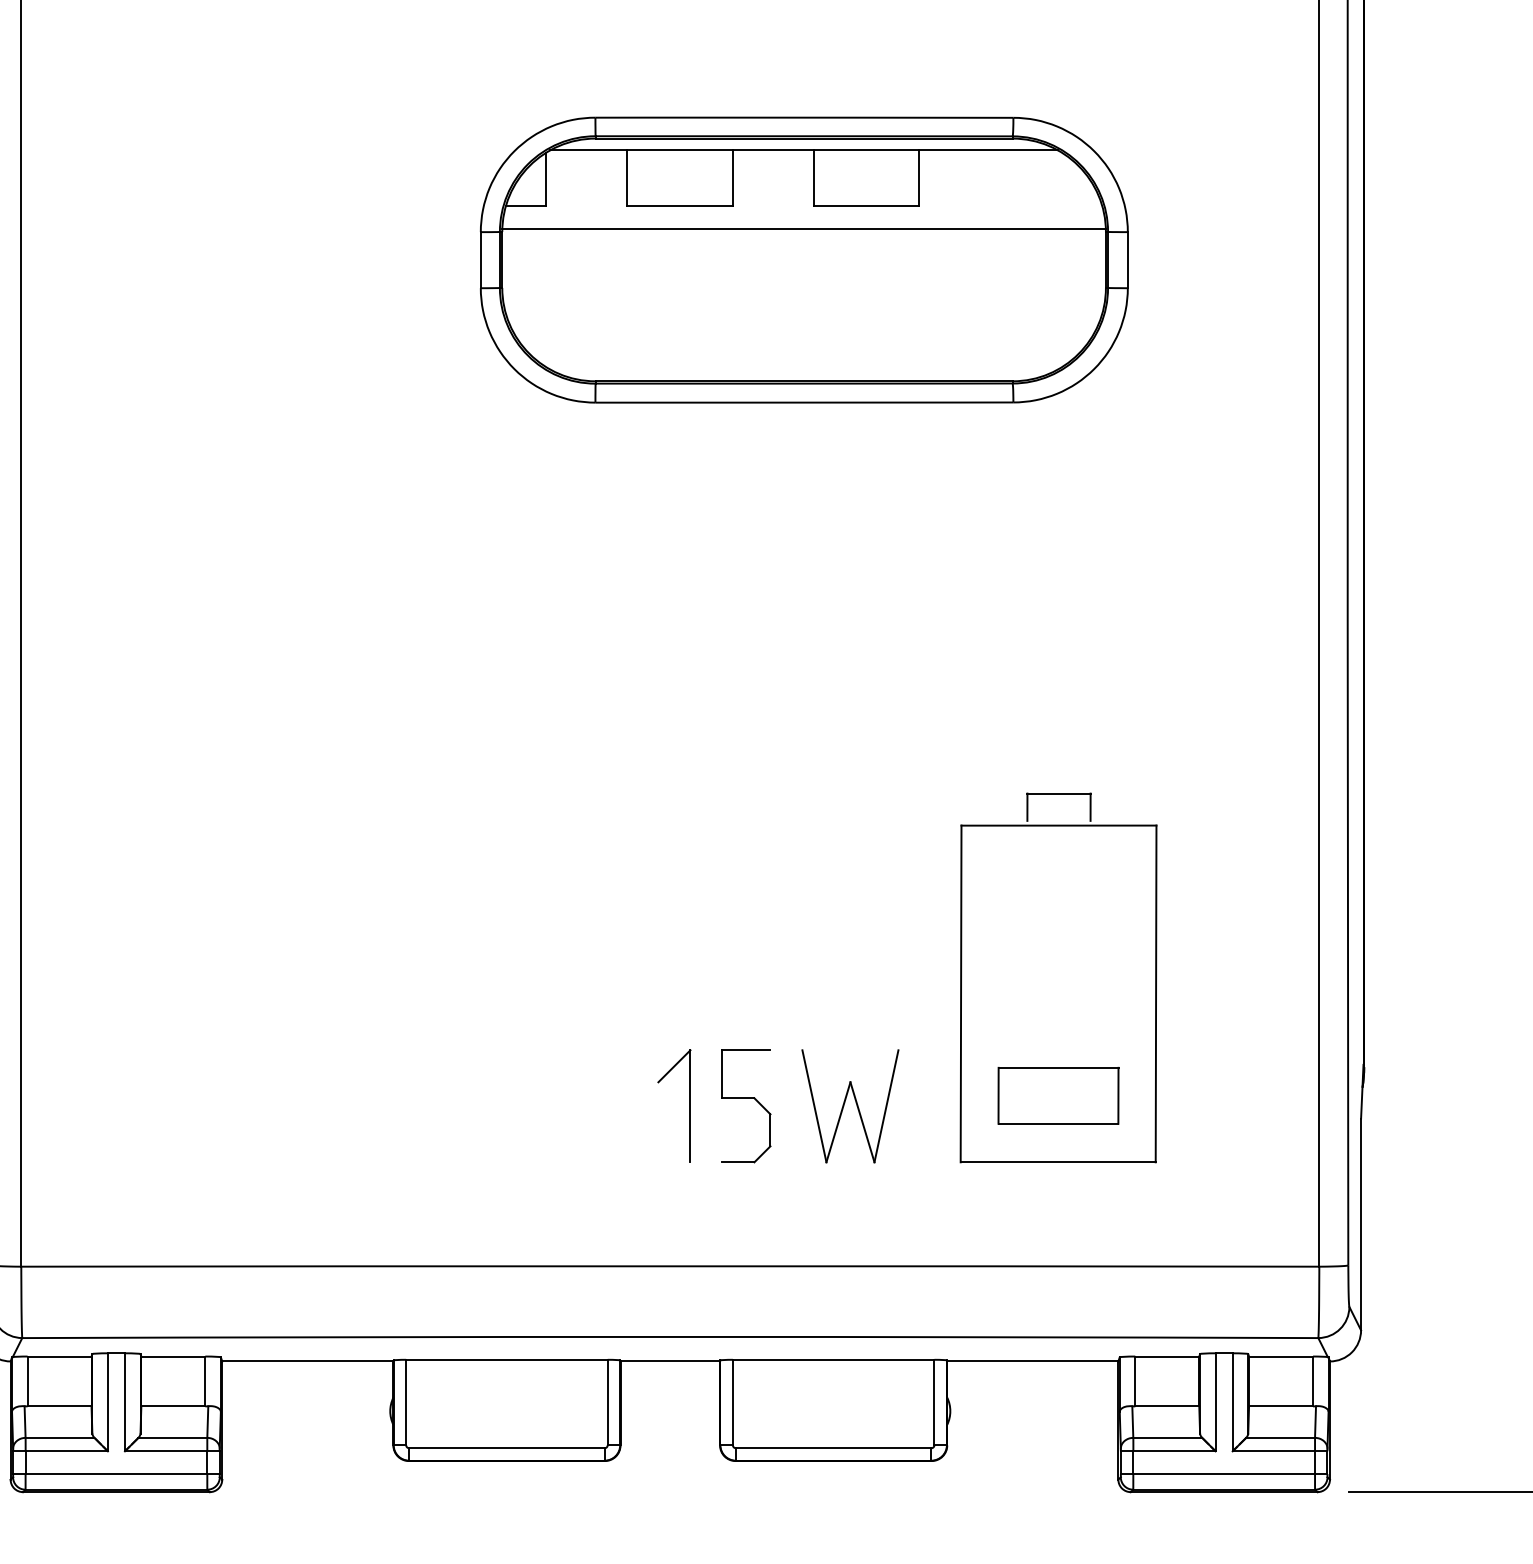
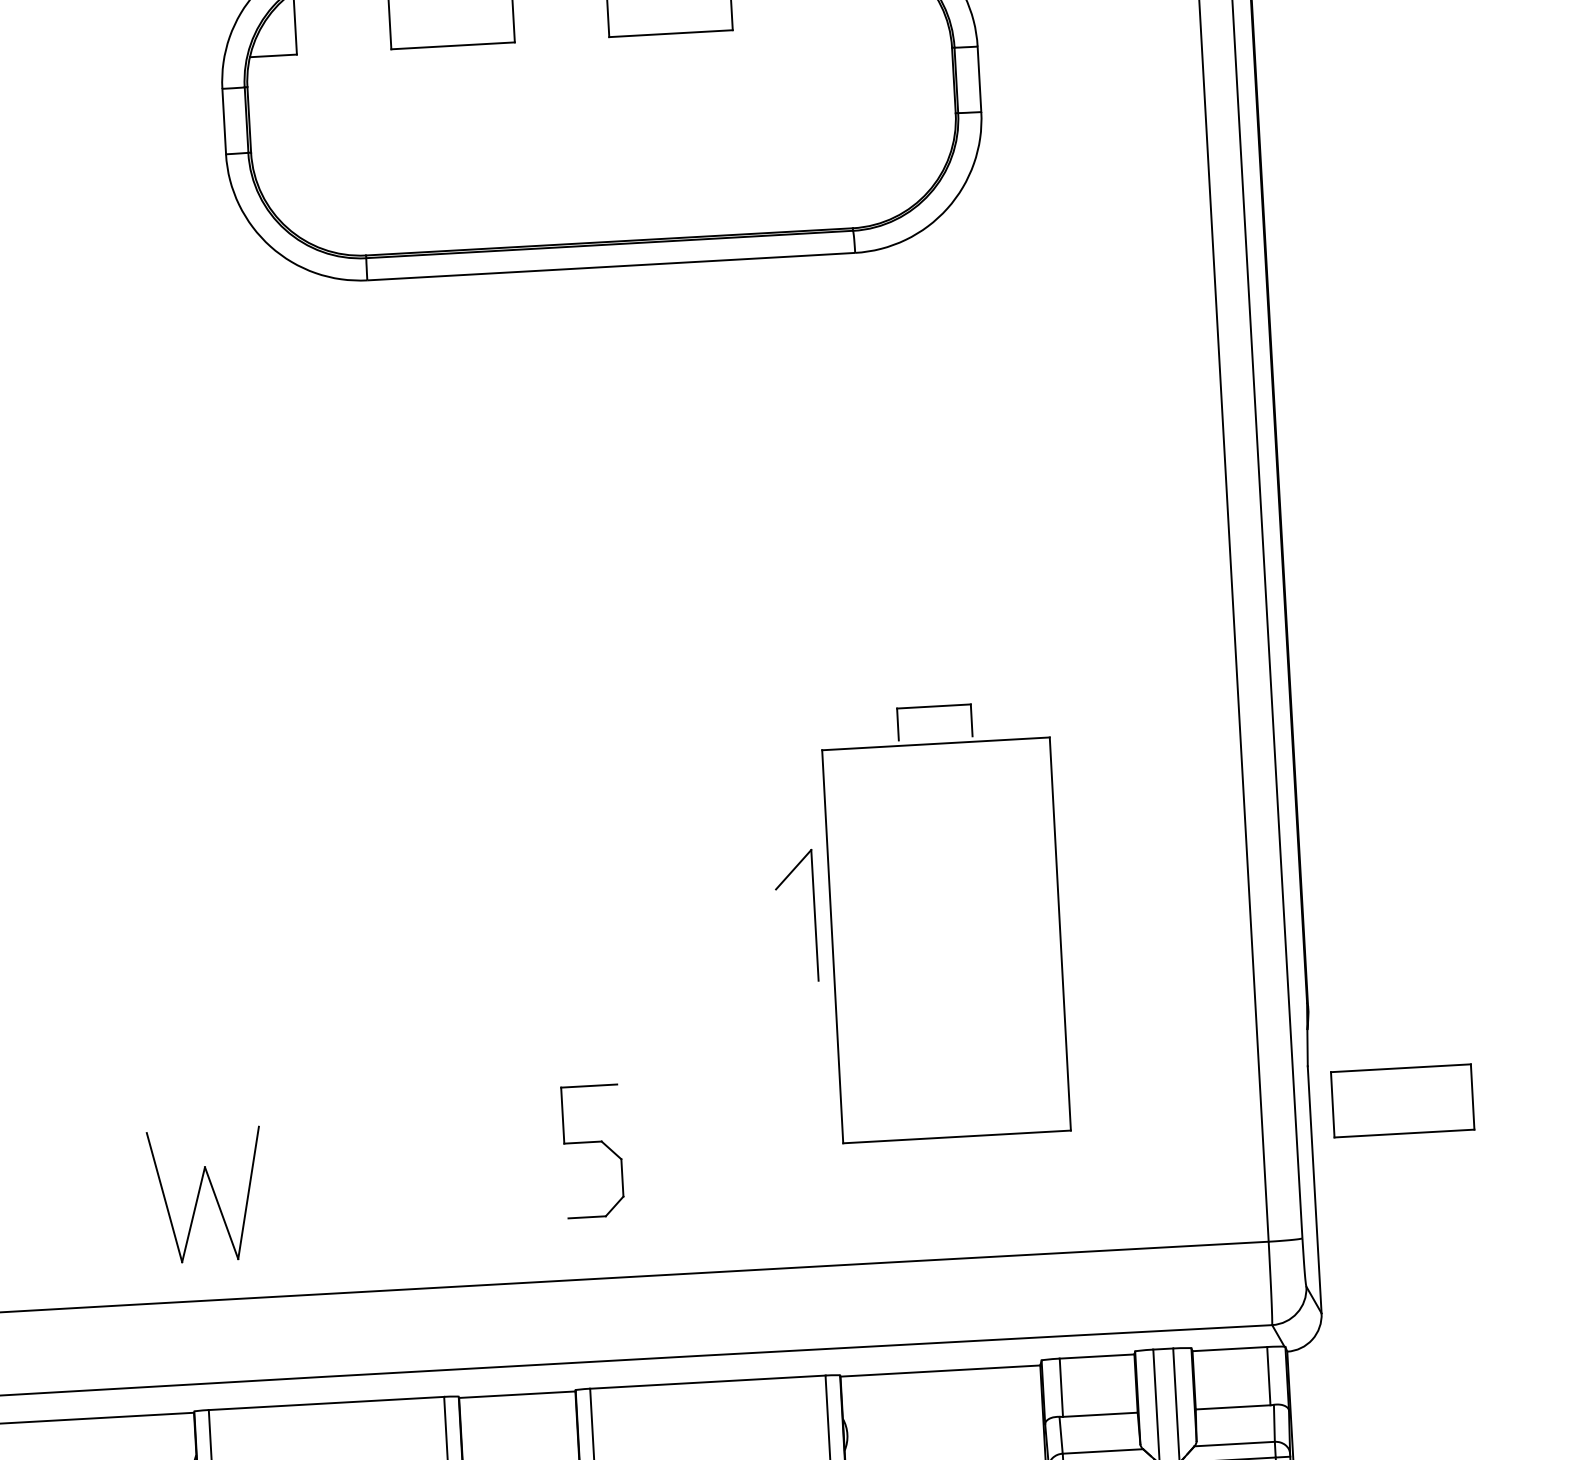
line: (803, 228) -> (598, 63), removed
part: (1058, 1095) -> (1402, 1100), moved
part: (746, 1098) -> (592, 1142), moved
part: (689, 1105) -> (813, 914), moved
part: (850, 1106) -> (206, 1195), moved

